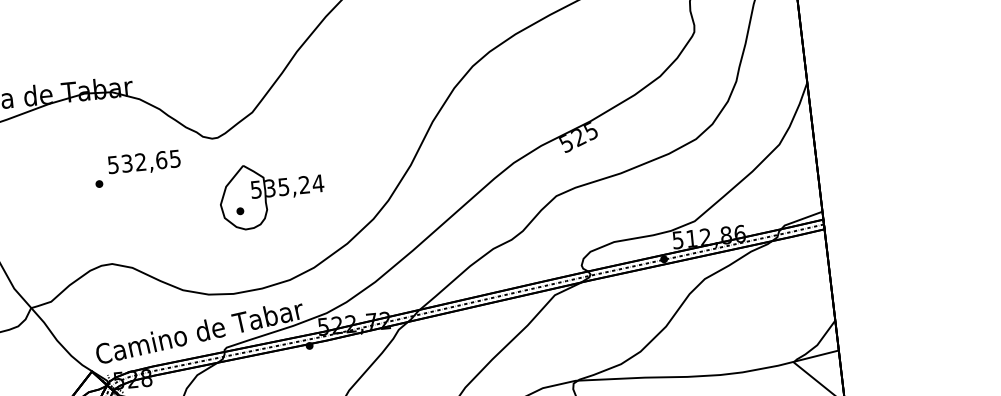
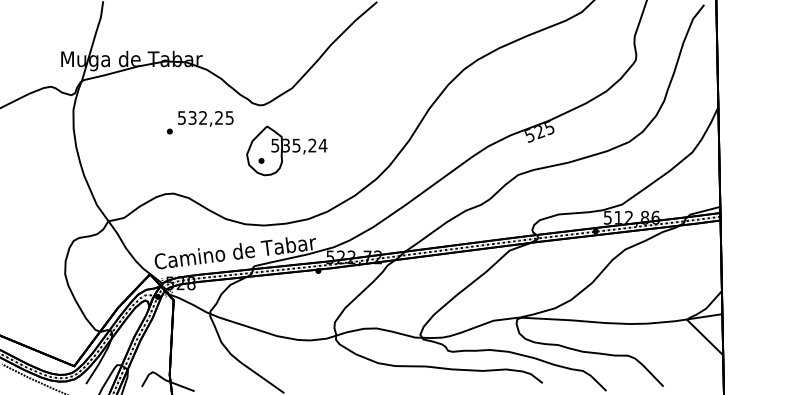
text: (161, 159) -> (219, 117), 532,65 -> 532,25
part: (271, 194) -> (286, 150), moved

